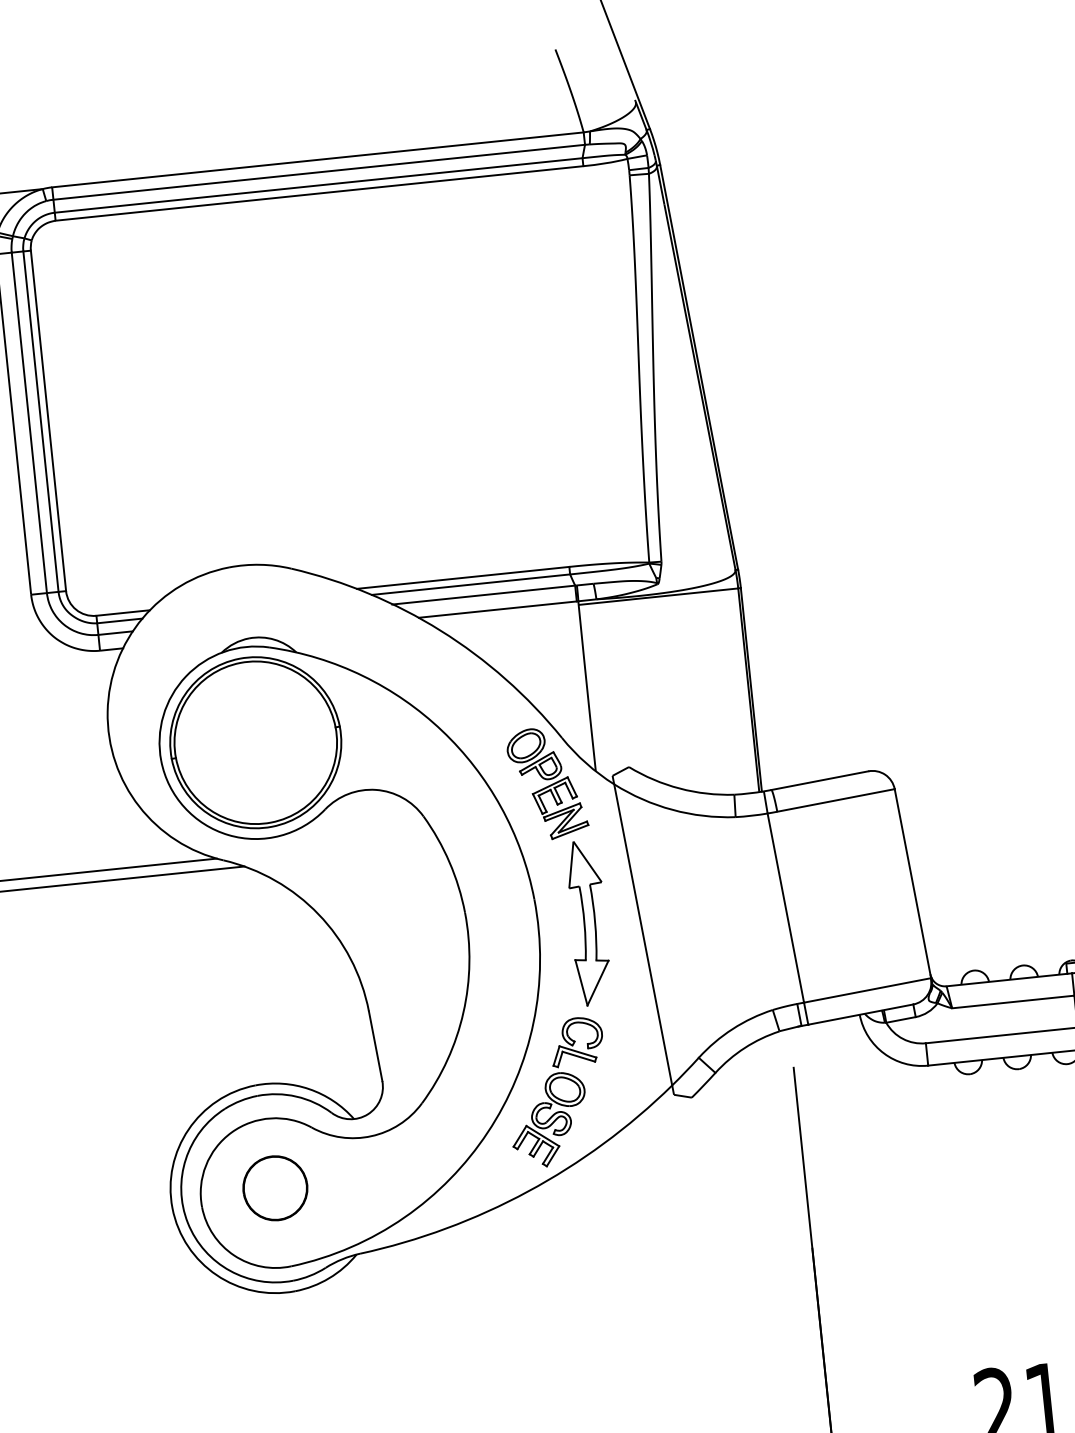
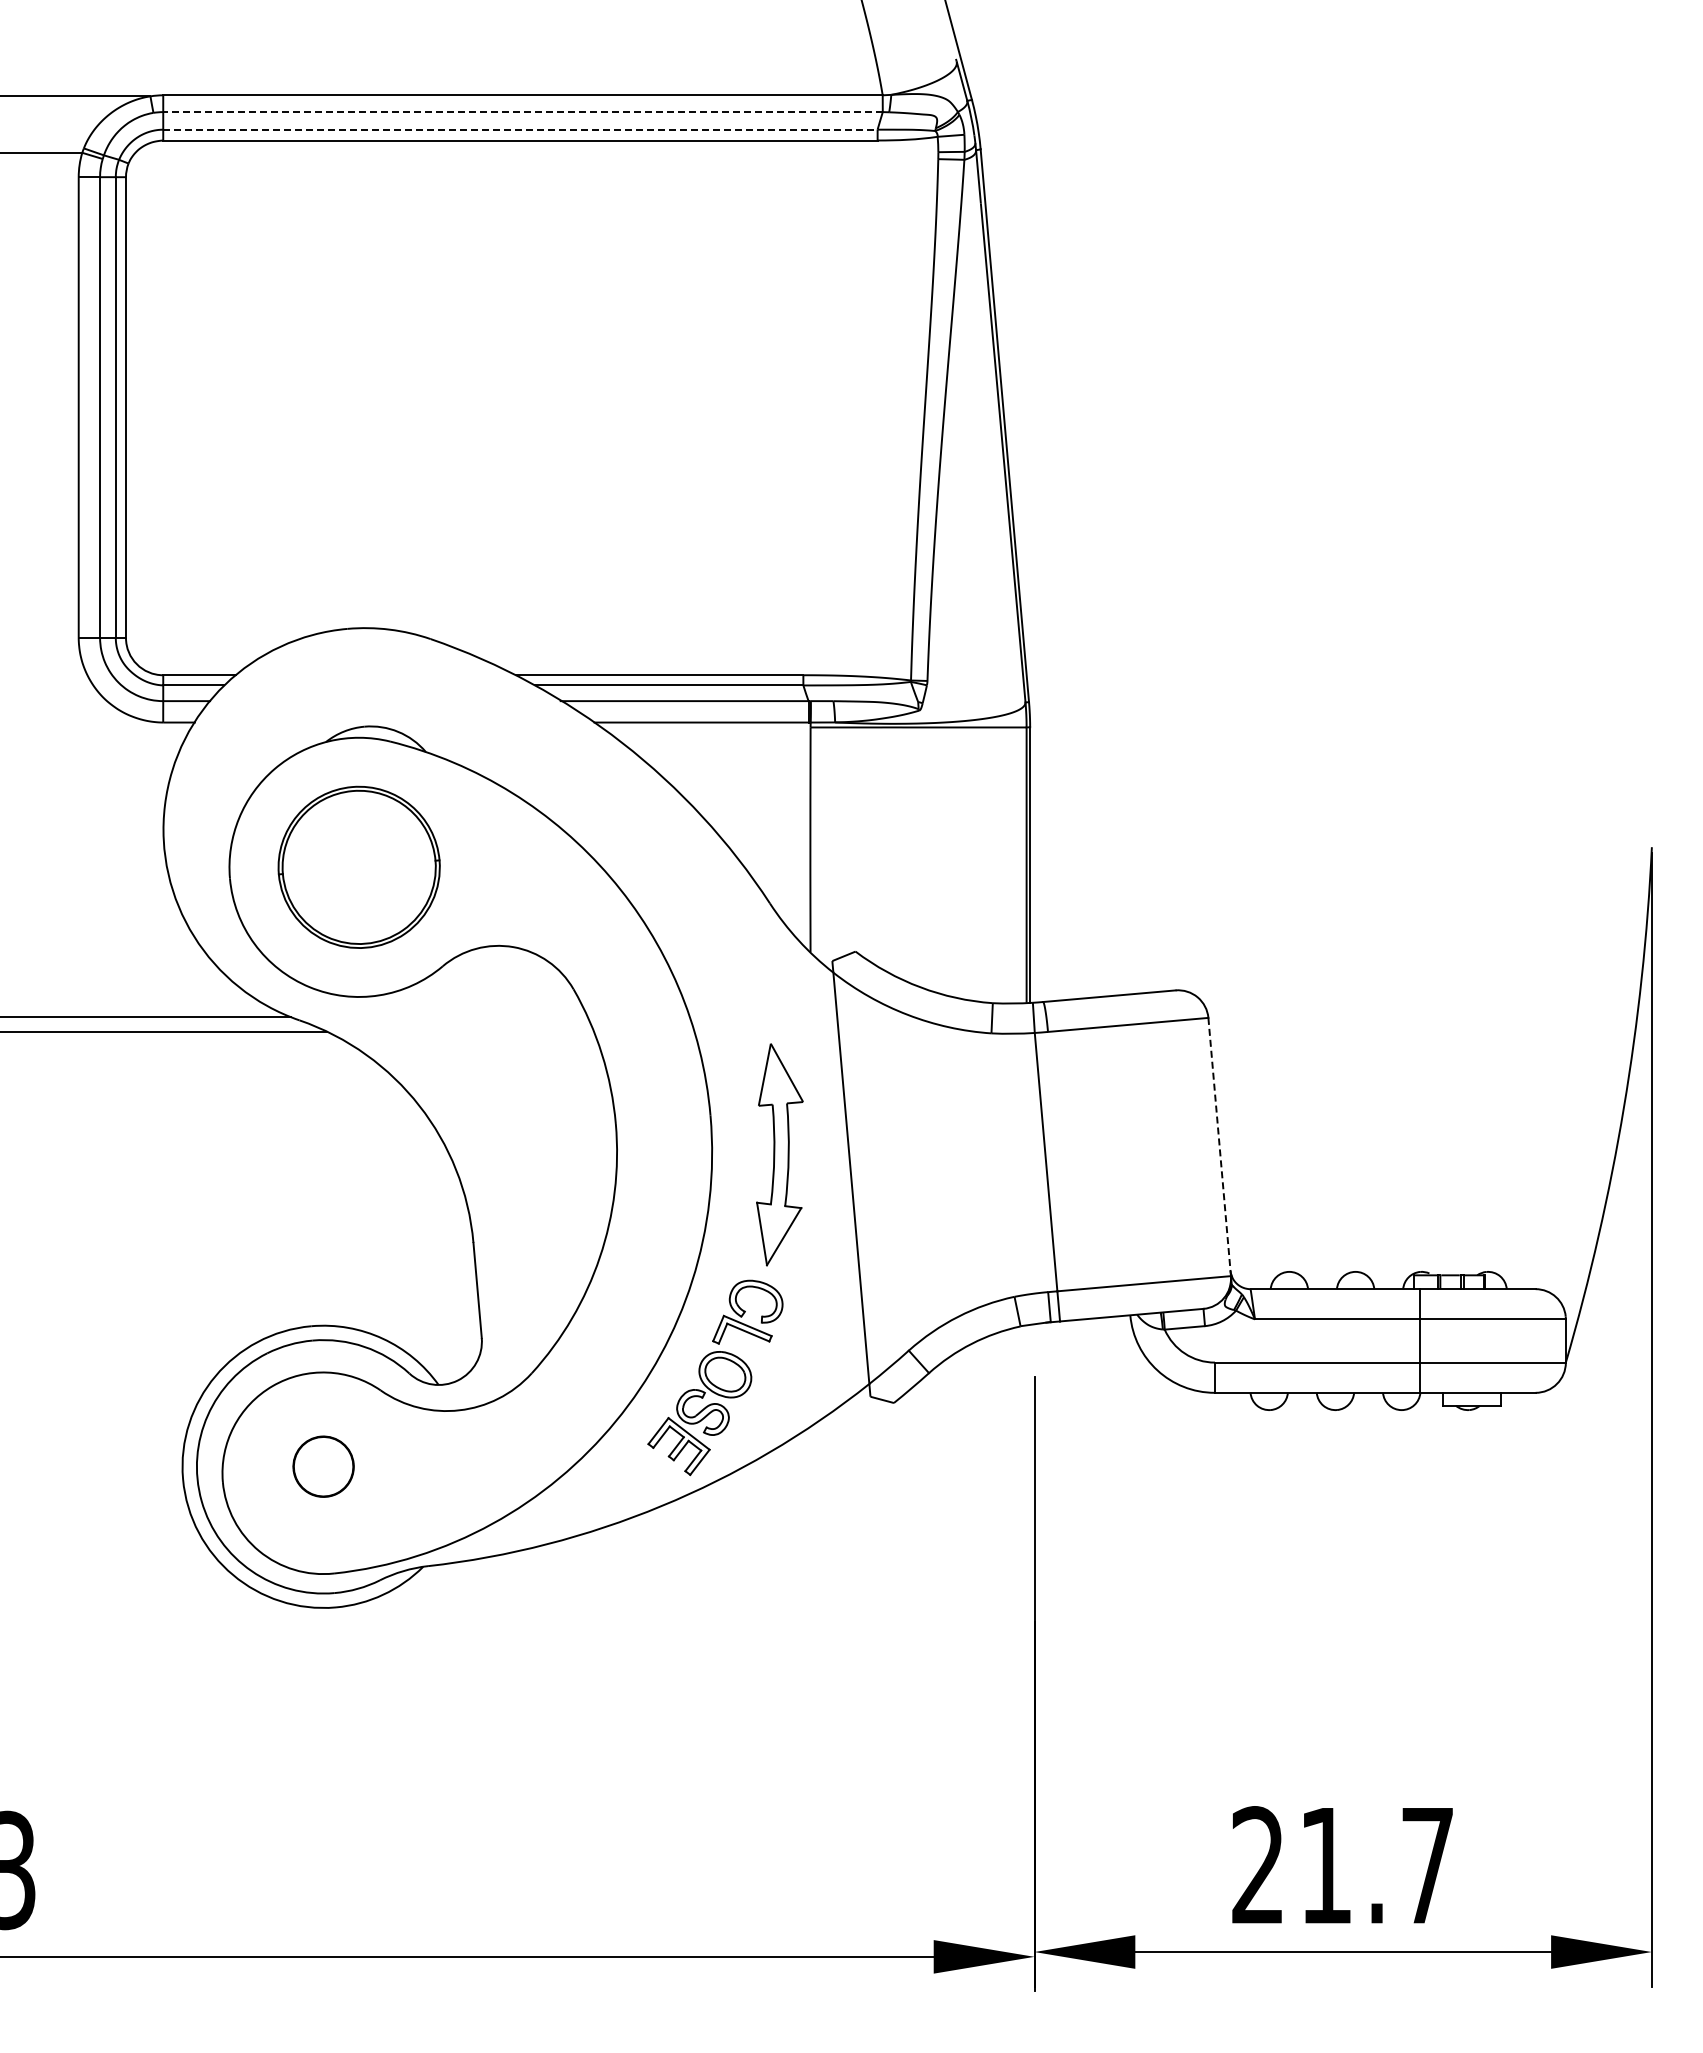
line: (319, 172) -> (523, 112), solid -> dashed
line: (318, 185) -> (520, 129), solid -> dashed
part: (256, 742) -> (359, 867), size x0.7
part: (547, 783) -> (744, 962), removed
line: (912, 884) -> (1219, 1147), solid -> dashed
part: (275, 1188) -> (323, 1466), size x0.7

